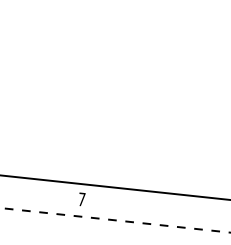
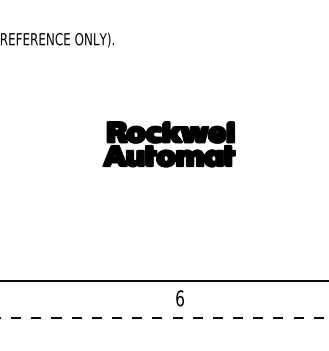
part: (86, 67) -> (168, 144), added
text: (81, 199) -> (179, 298), 7 -> 6

